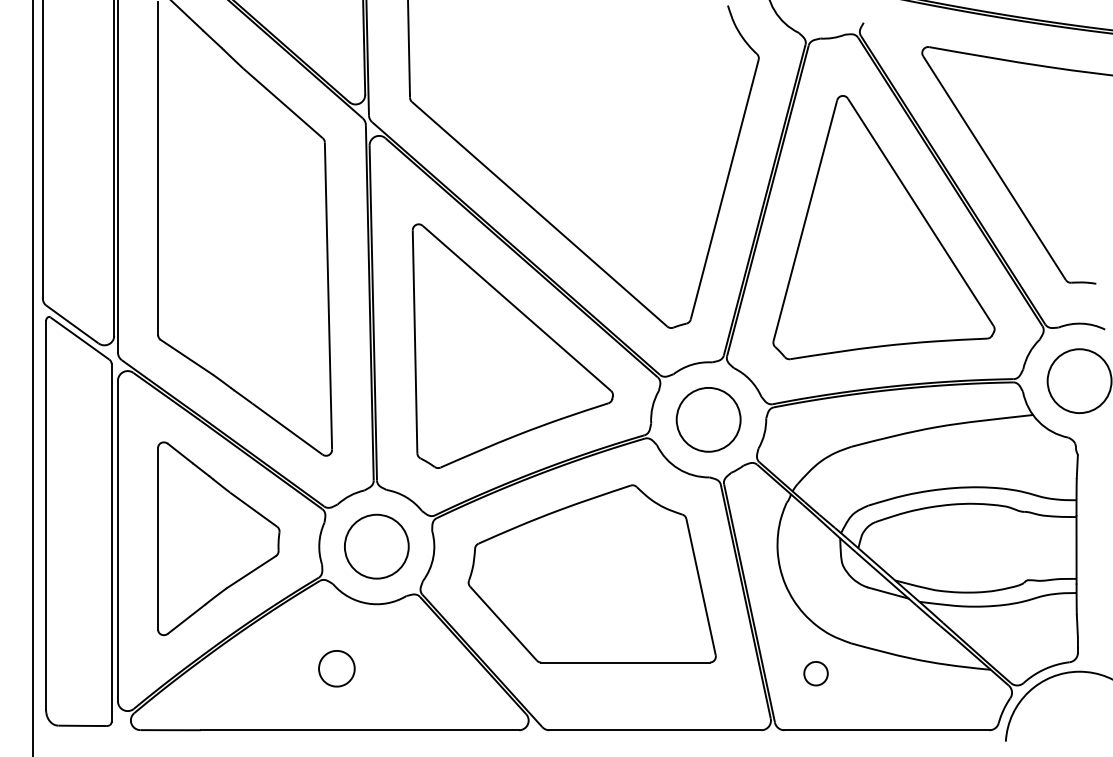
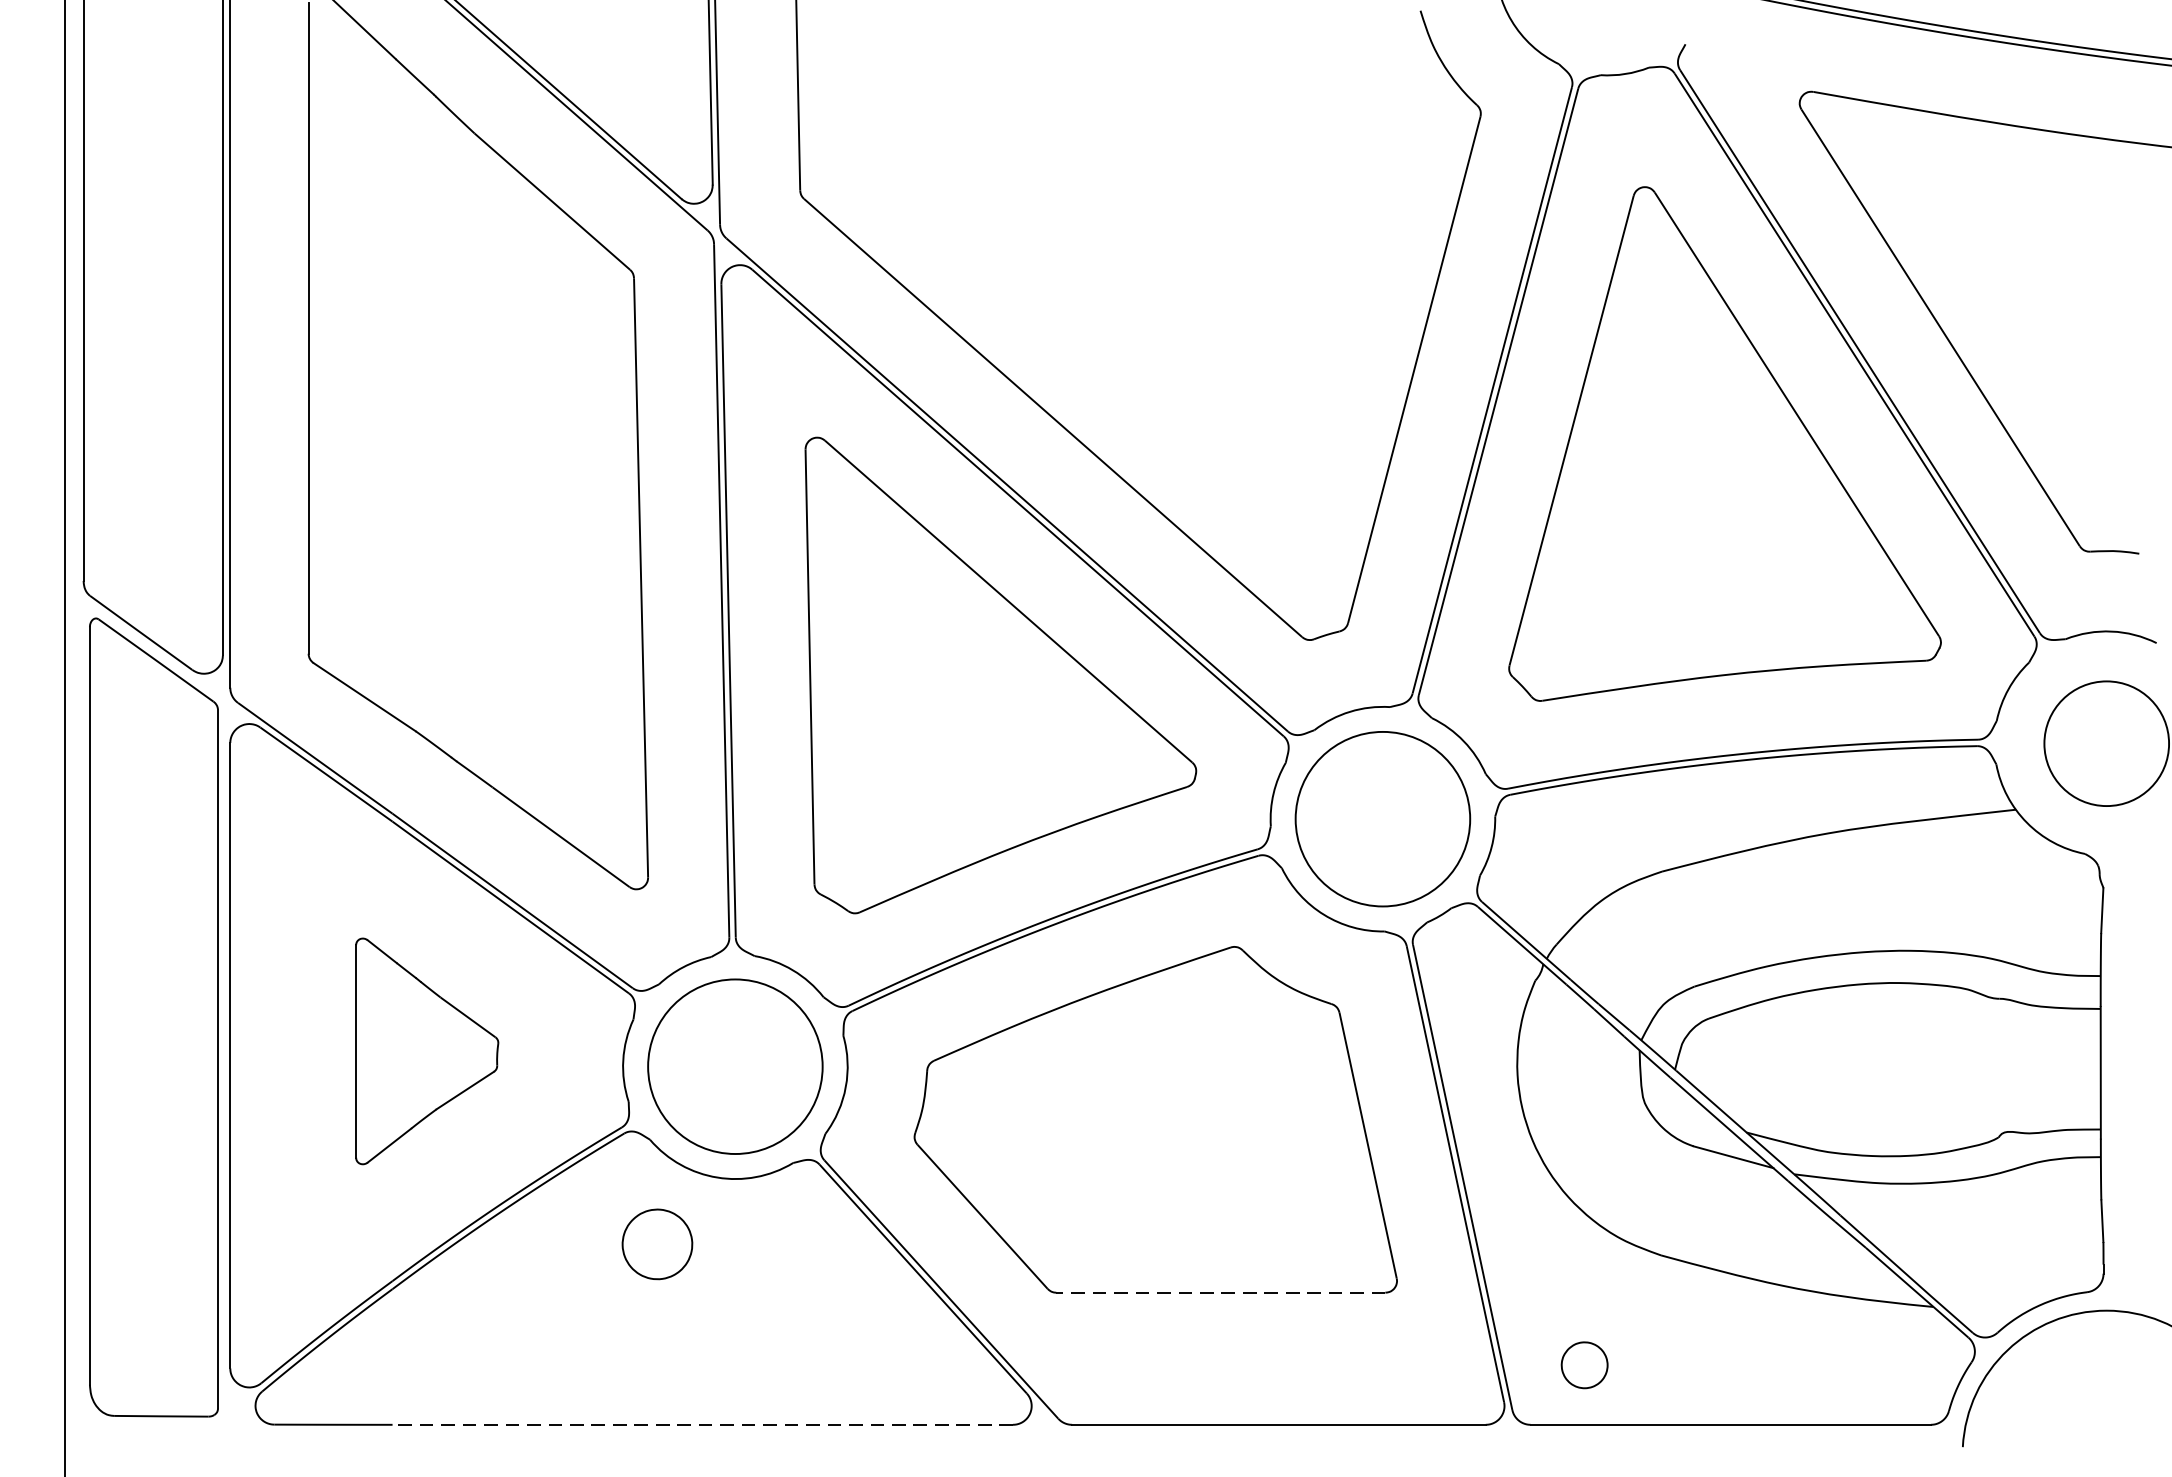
circle: (708, 419) -> (1382, 818), size x1.4
part: (218, 538) -> (426, 1050), size x0.6
circle: (376, 546) -> (734, 1066), size x1.4
line: (625, 662) -> (1220, 1292), solid -> dashed
part: (336, 668) -> (656, 1243), moved
part: (815, 673) -> (1583, 1364), moved
line: (360, 730) -> (703, 1425), solid -> dashed

